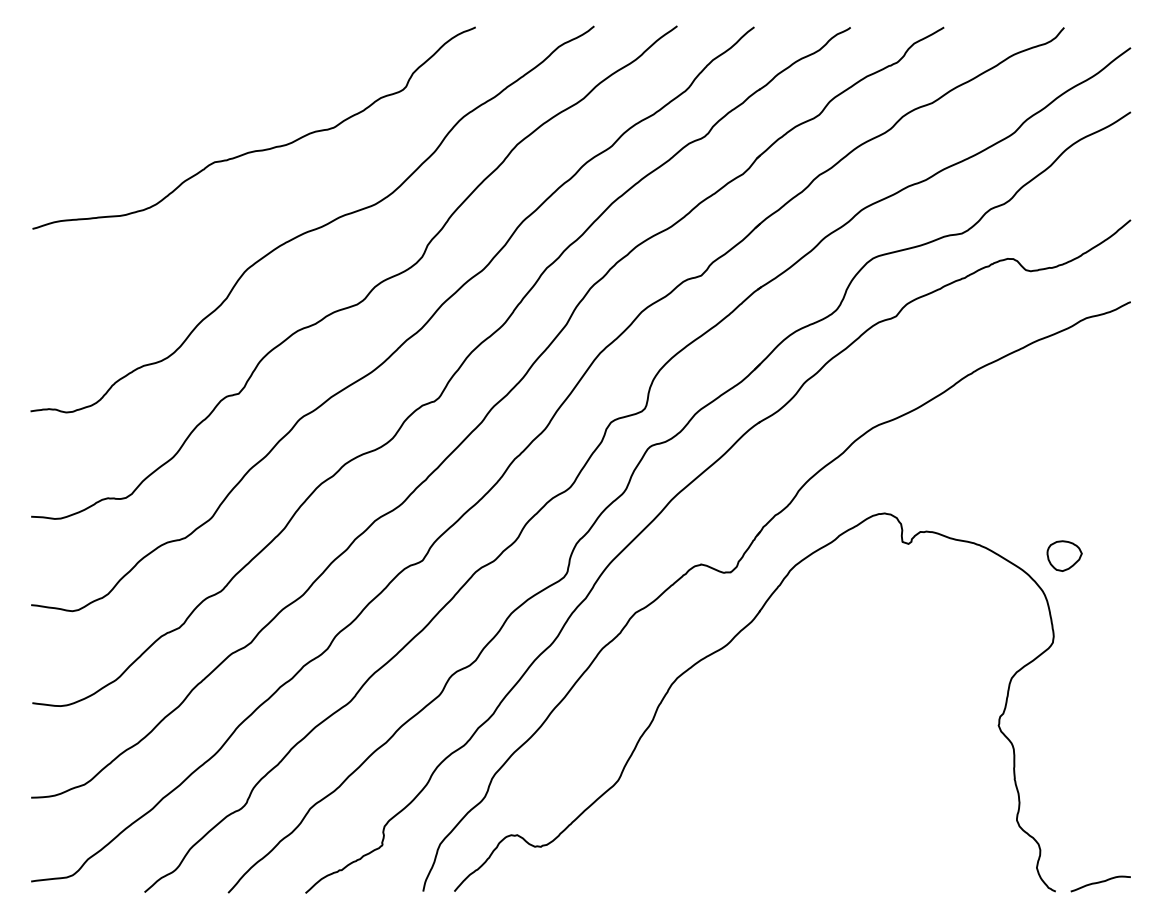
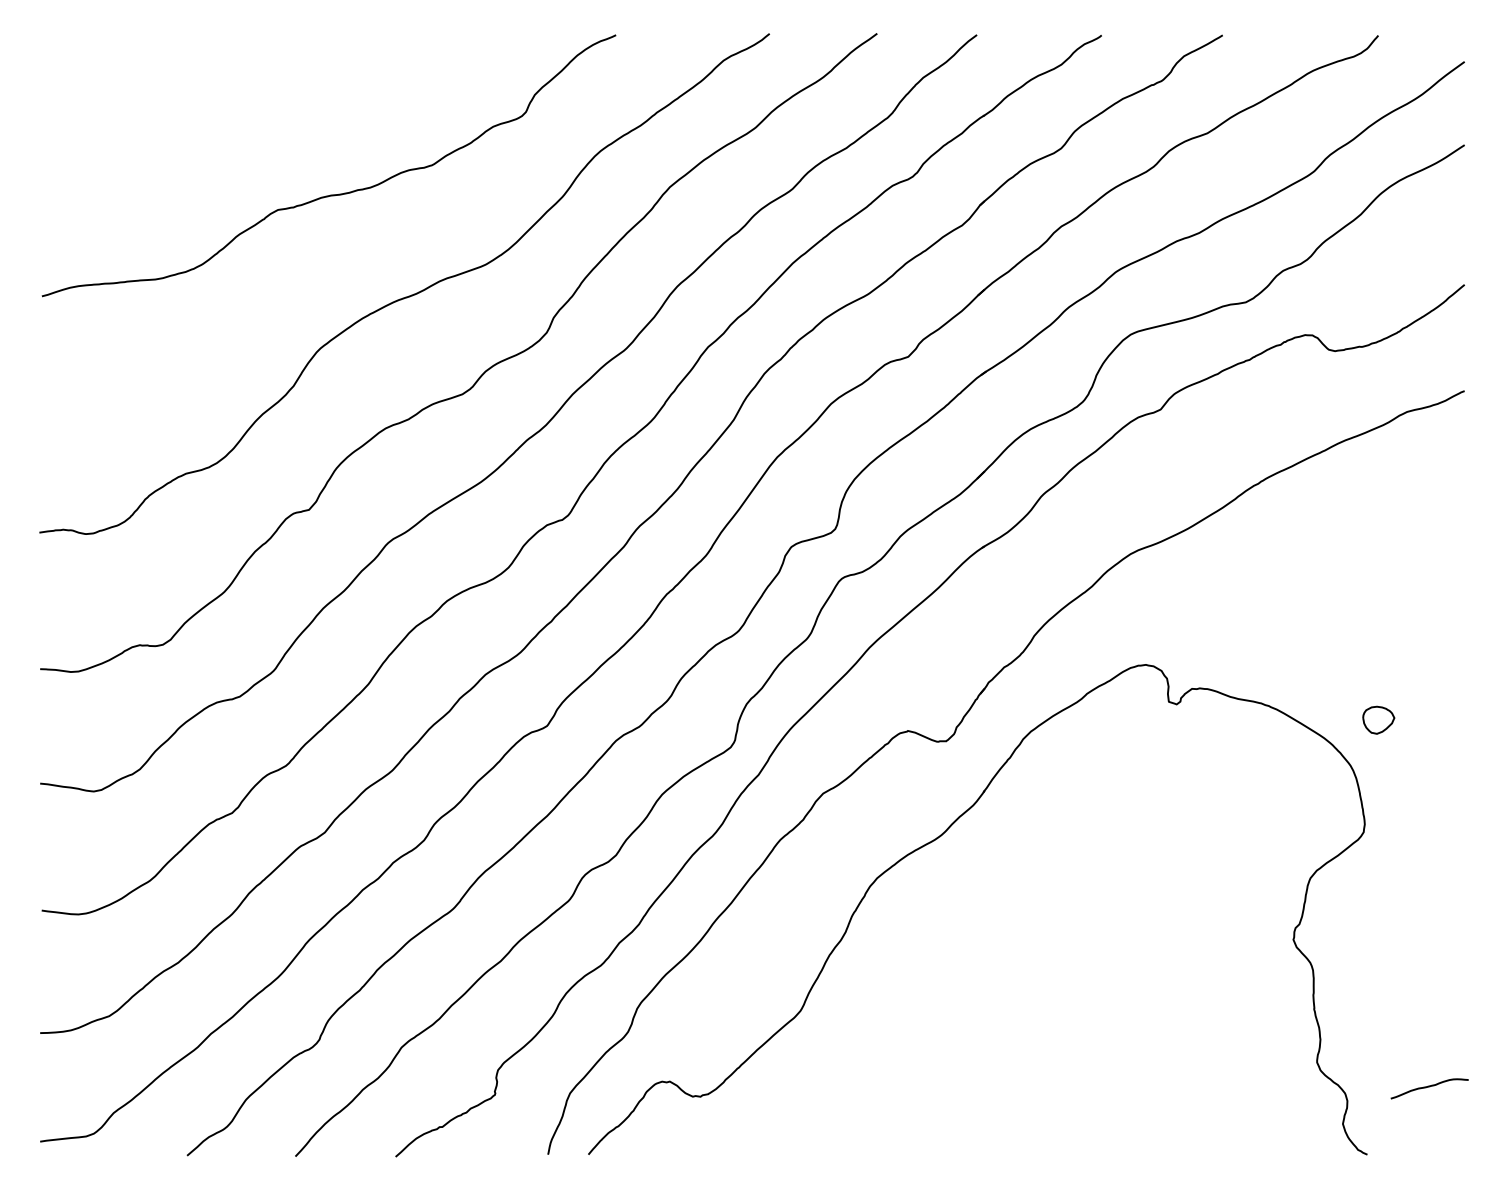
part: (1064, 556) -> (1378, 720), size x0.7
curve: (1100, 882) -> (1429, 1087), moved

